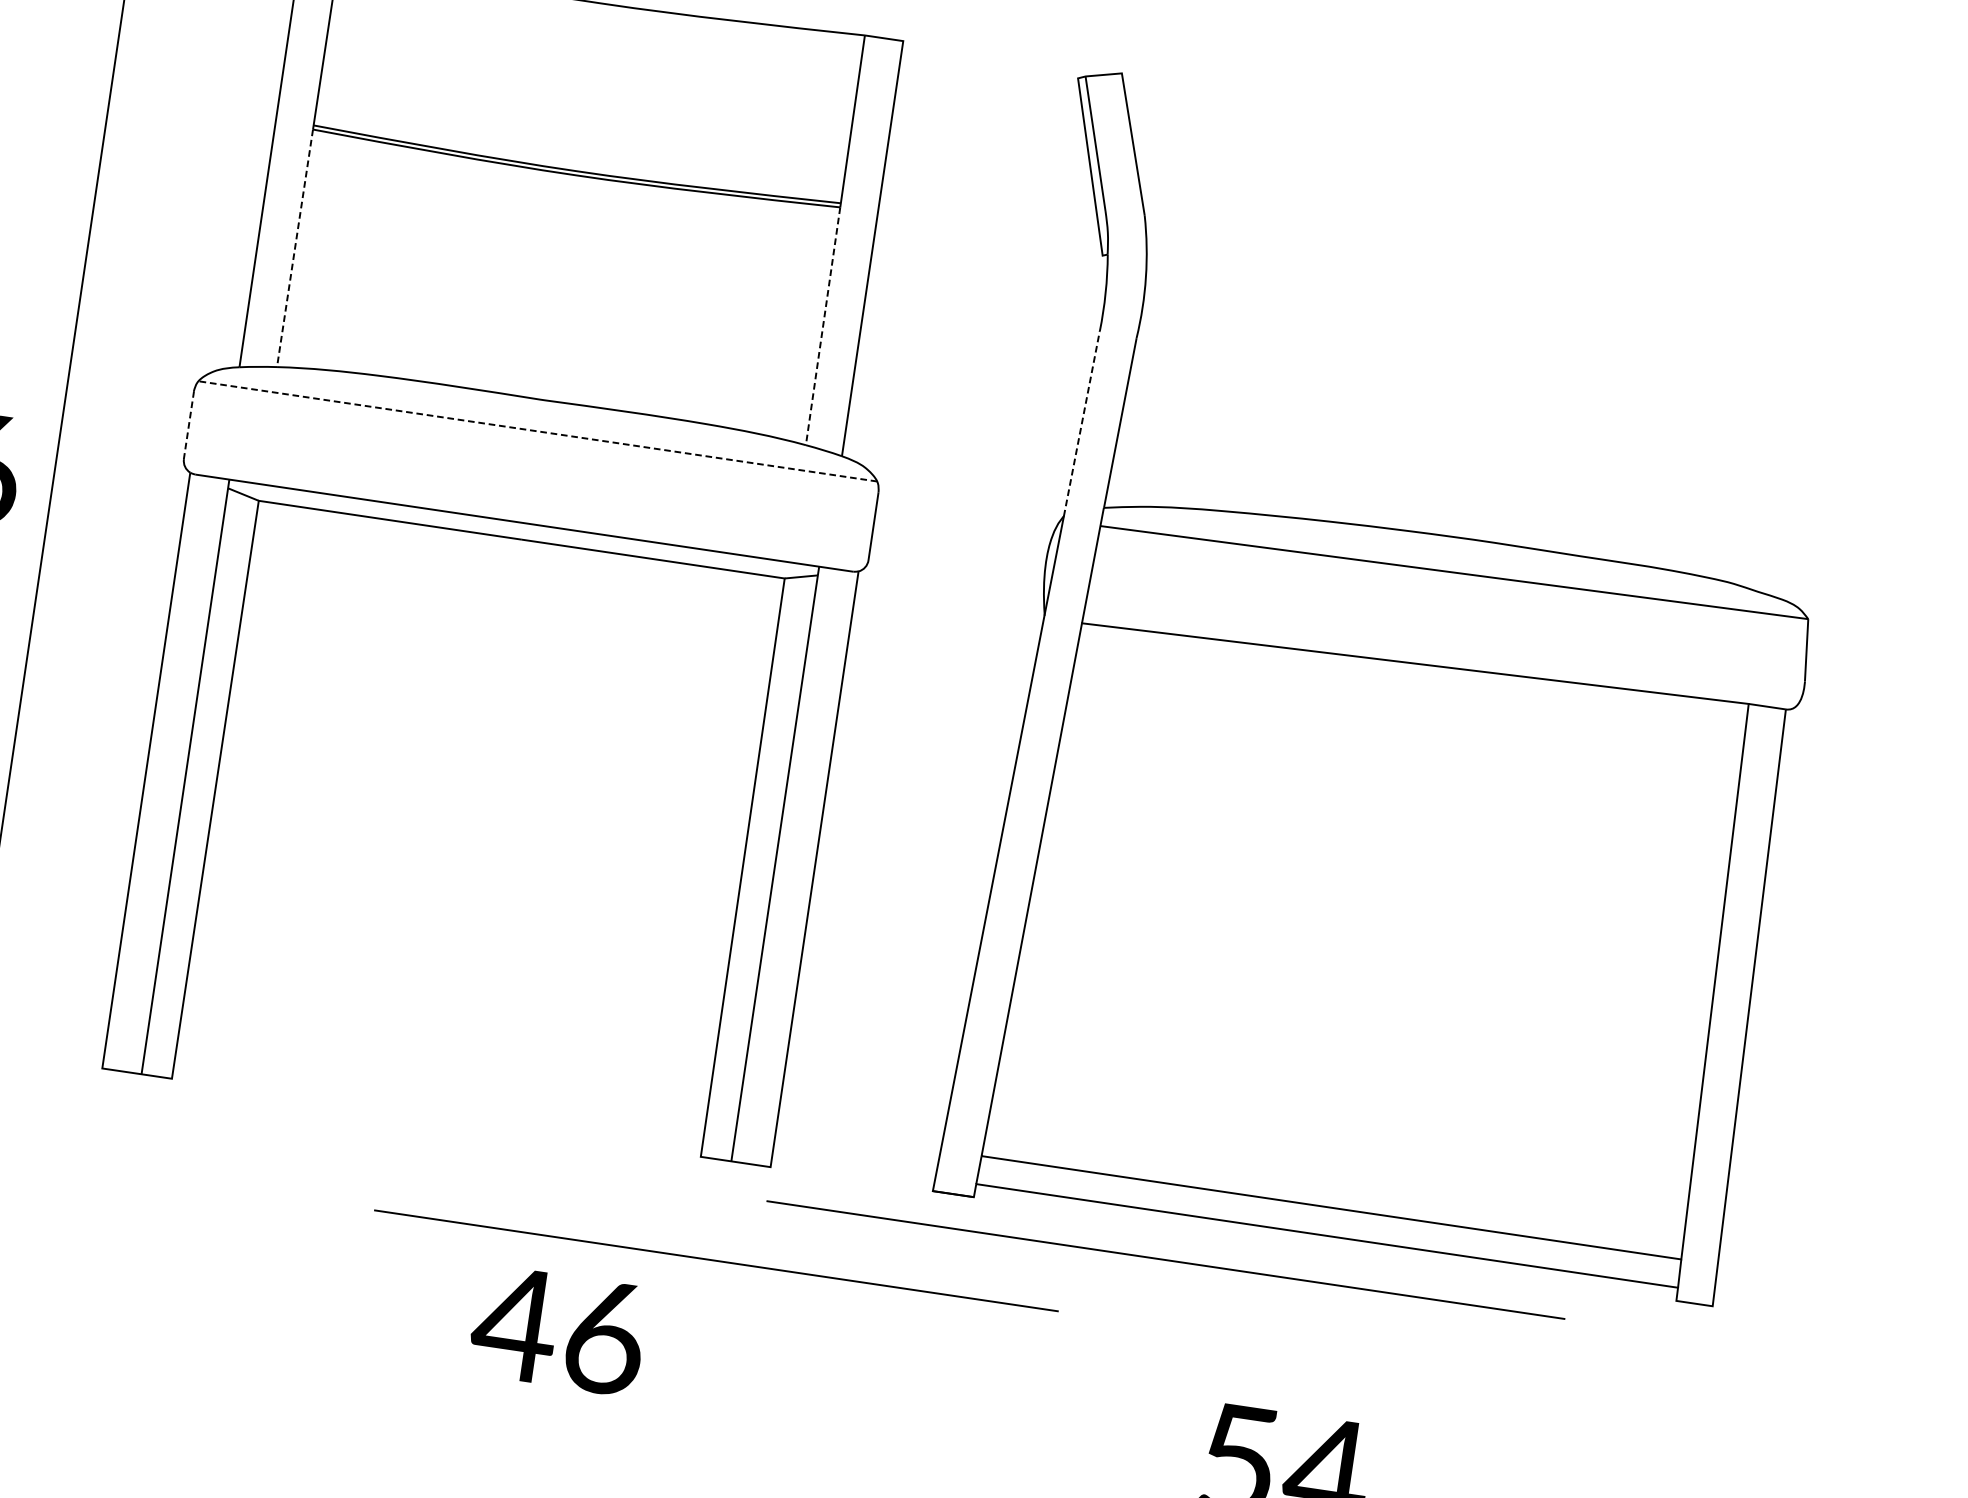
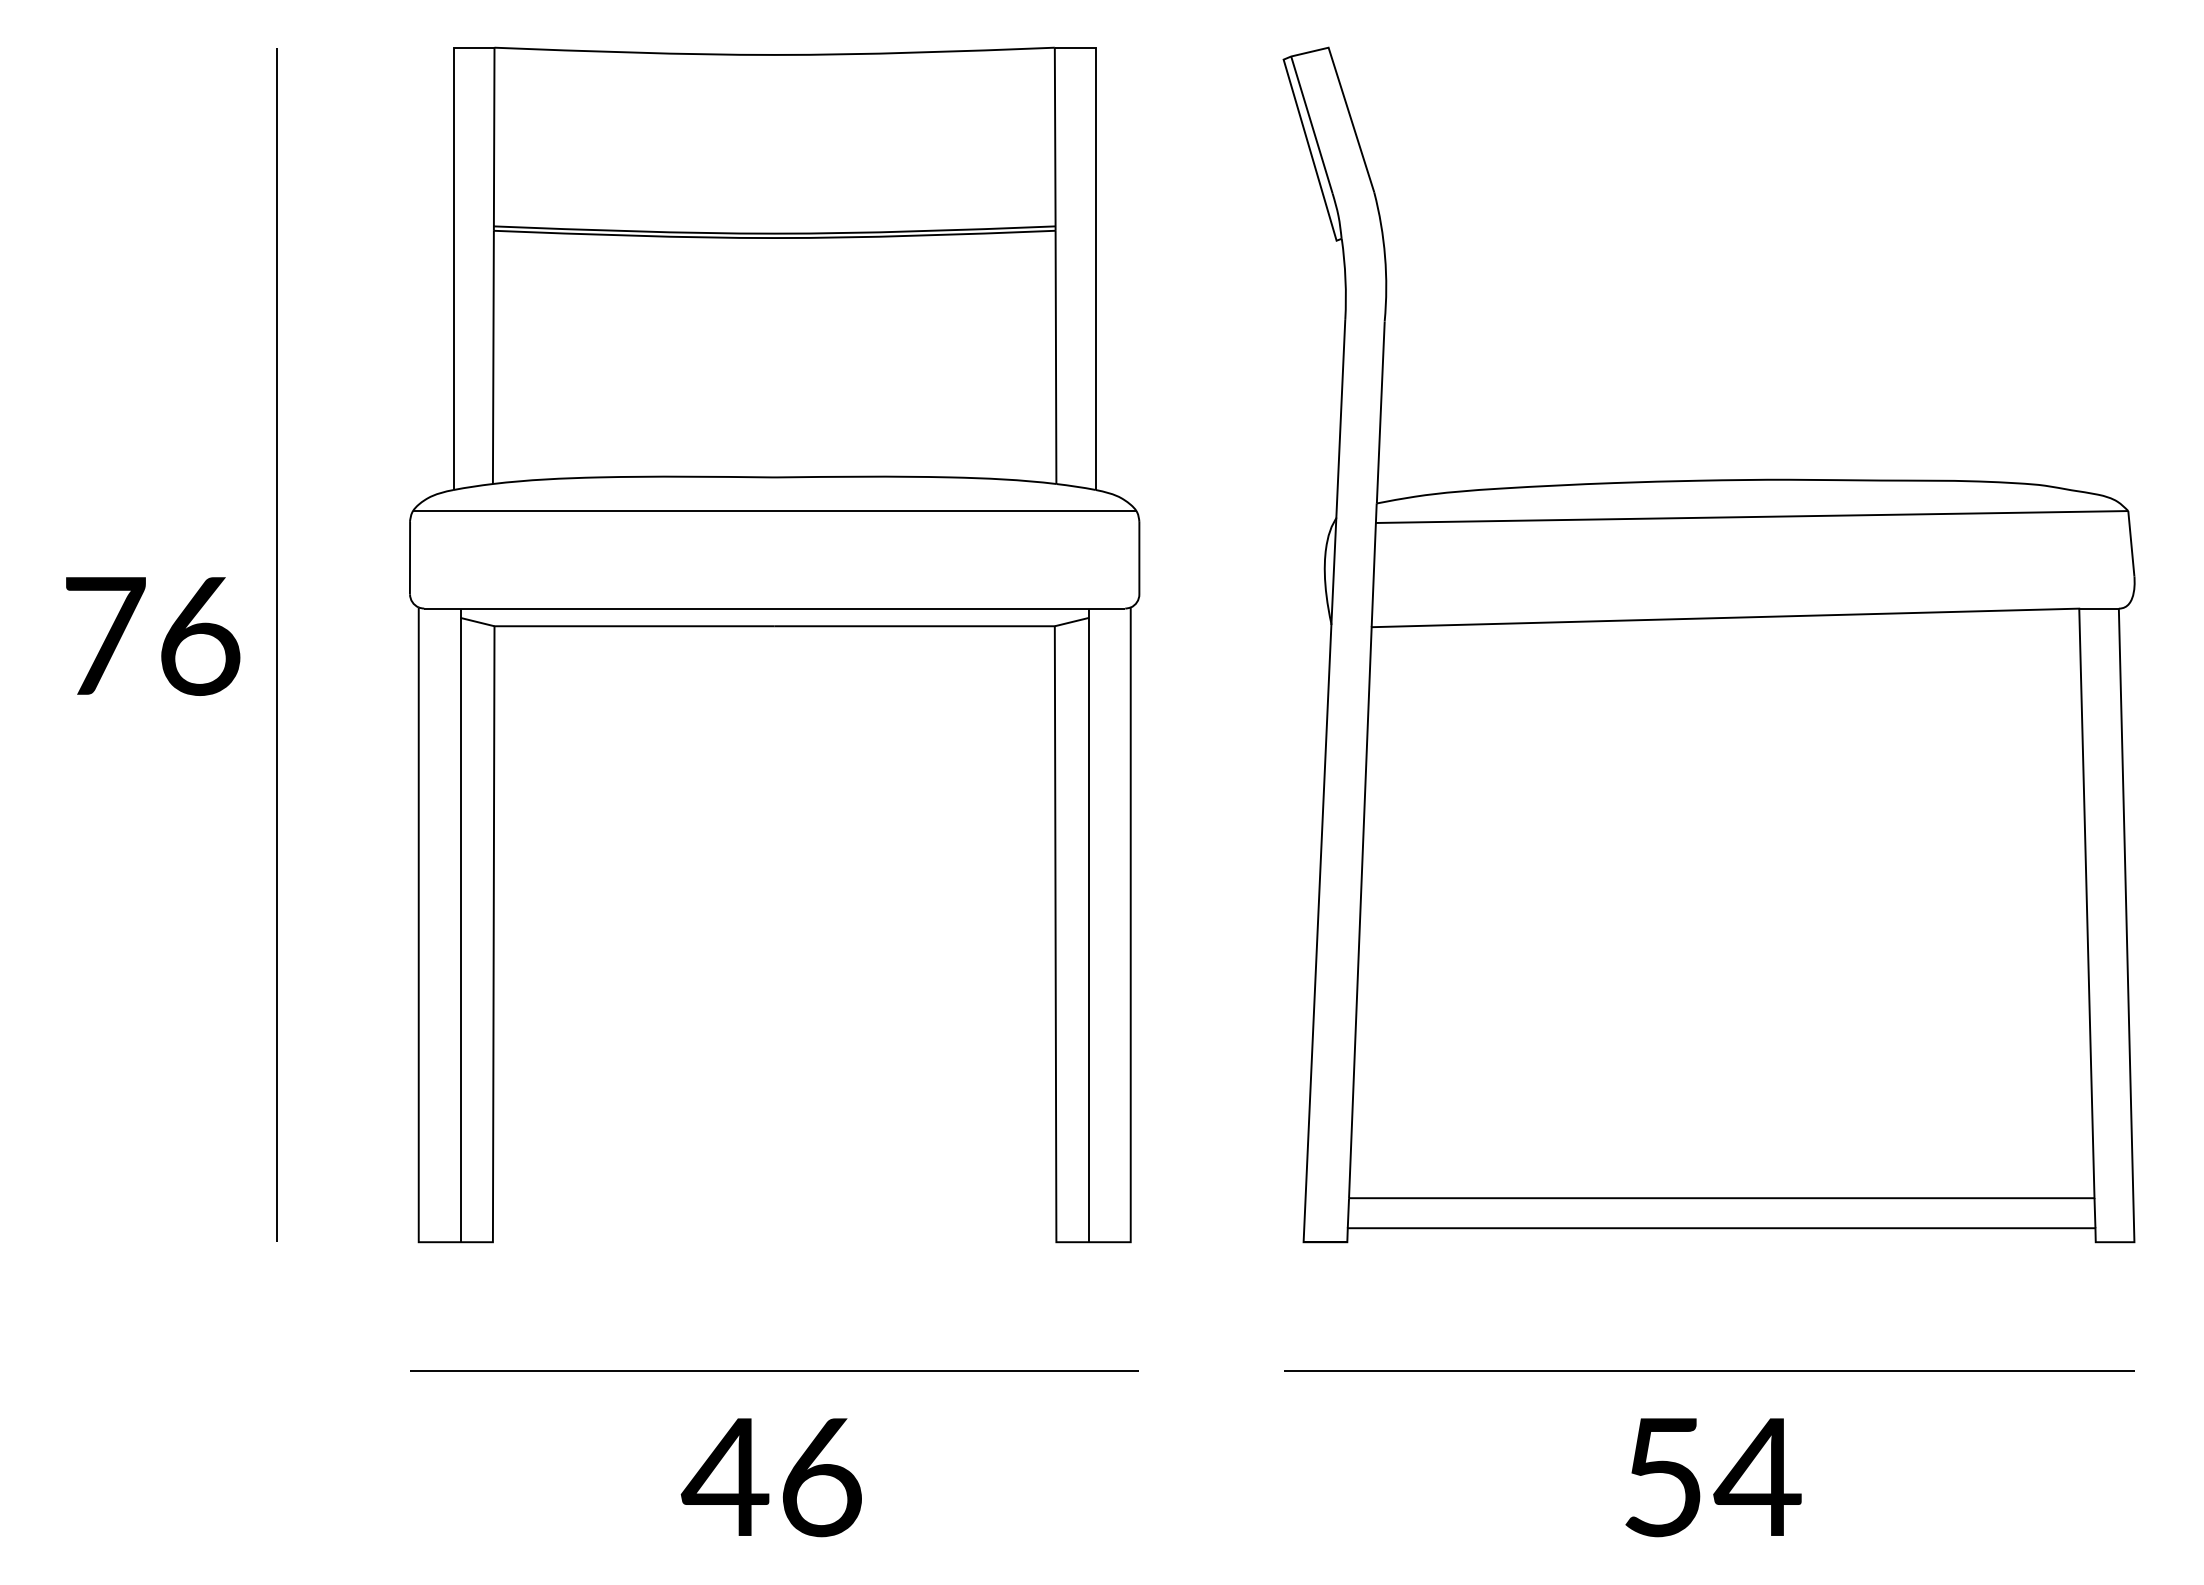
line: (295, 248) -> (493, 357), dashed -> solid
line: (822, 326) -> (1055, 357), dashed -> solid
line: (1081, 423) -> (1340, 418), dashed -> solid
line: (189, 425) -> (410, 558), dashed -> solid
line: (537, 430) -> (774, 510), dashed -> solid
line: (1166, 1259) -> (1709, 1370), moved
line: (716, 1260) -> (774, 1370), moved
text: (557, 1330) -> (770, 1477), moved

